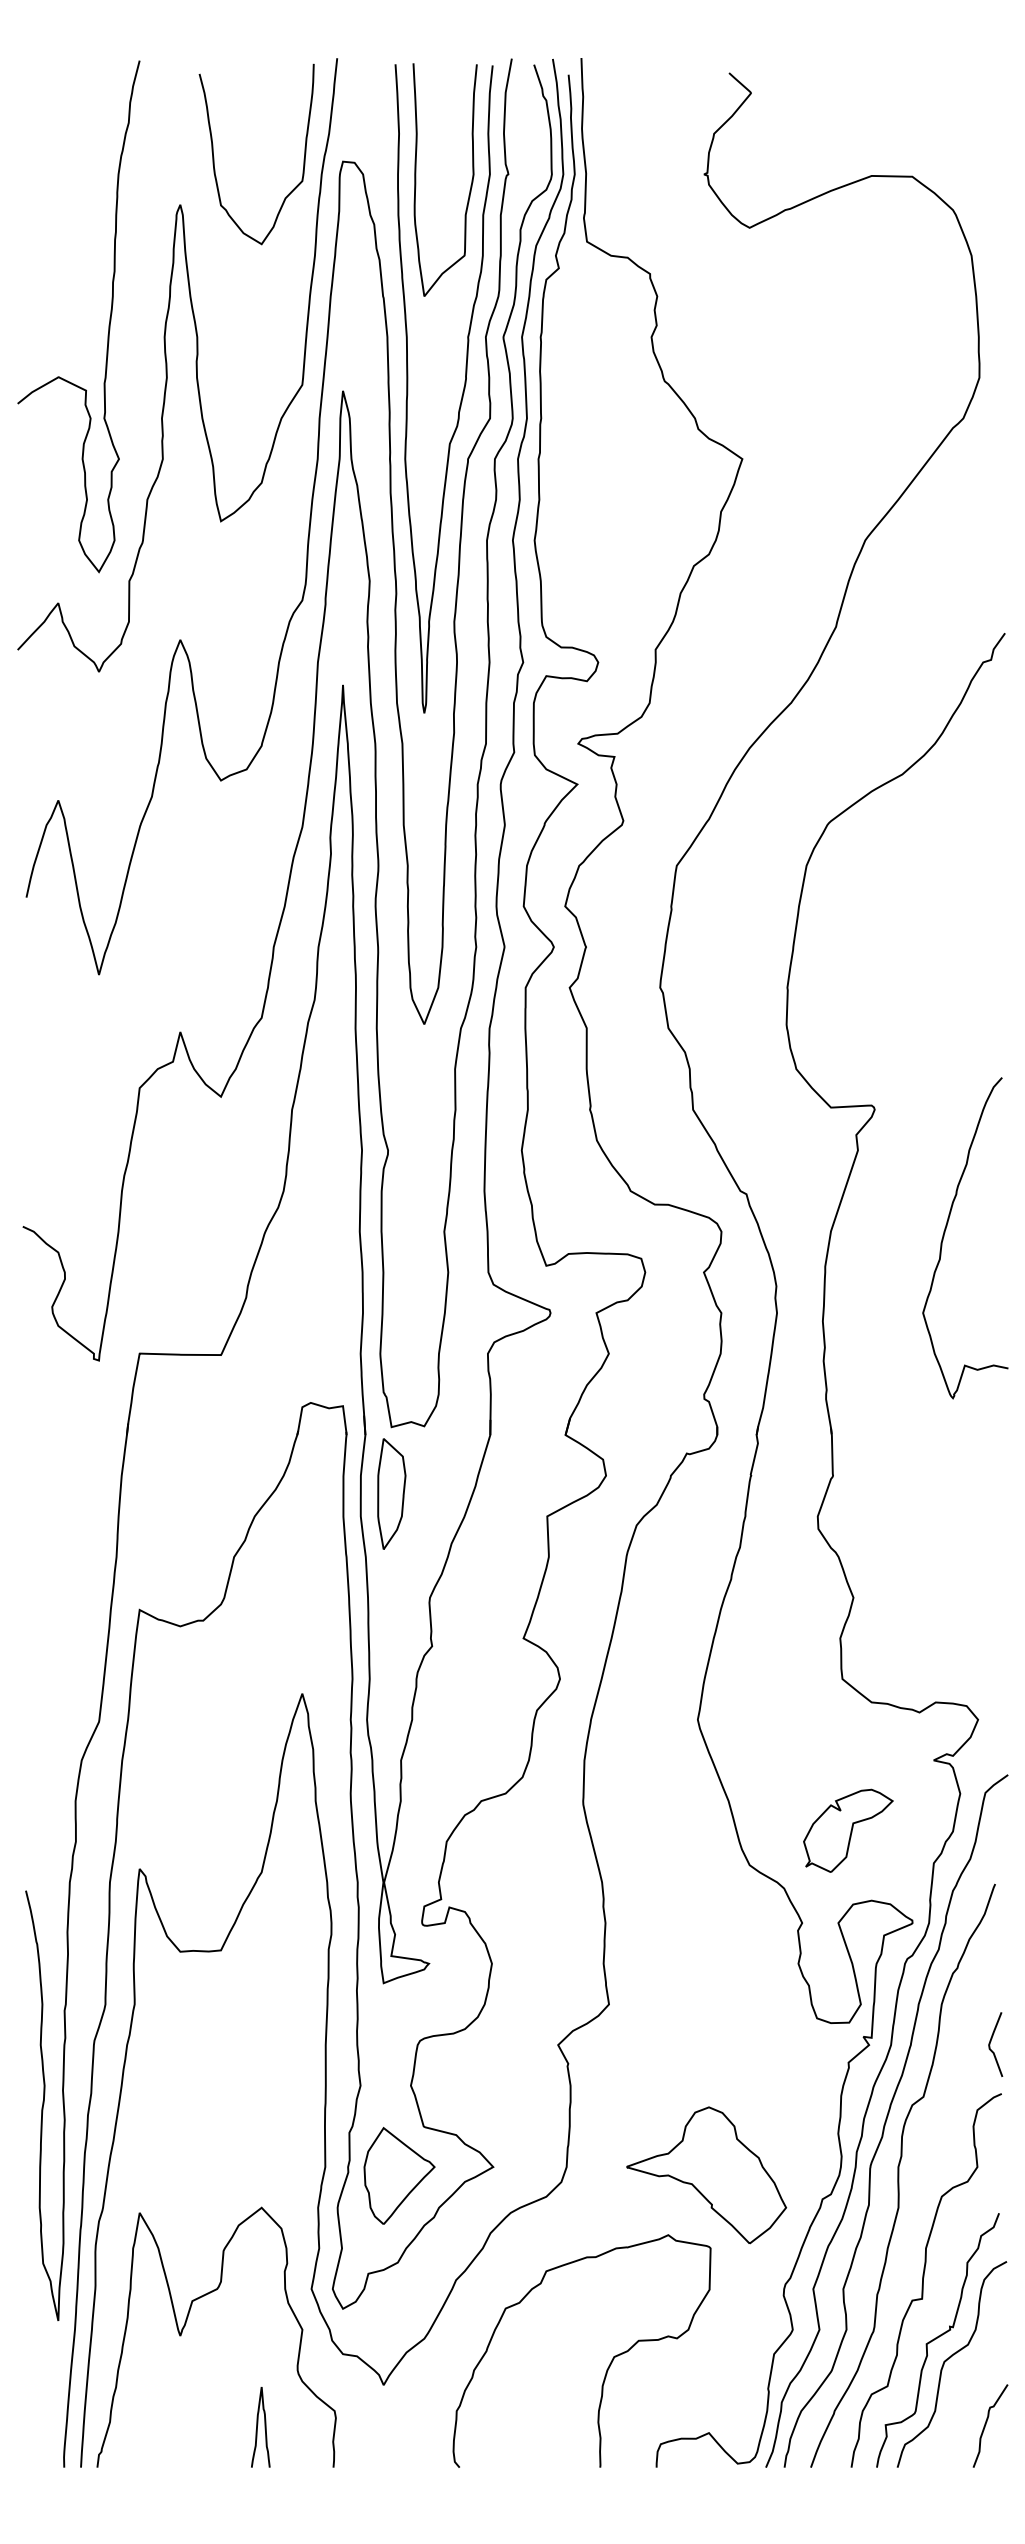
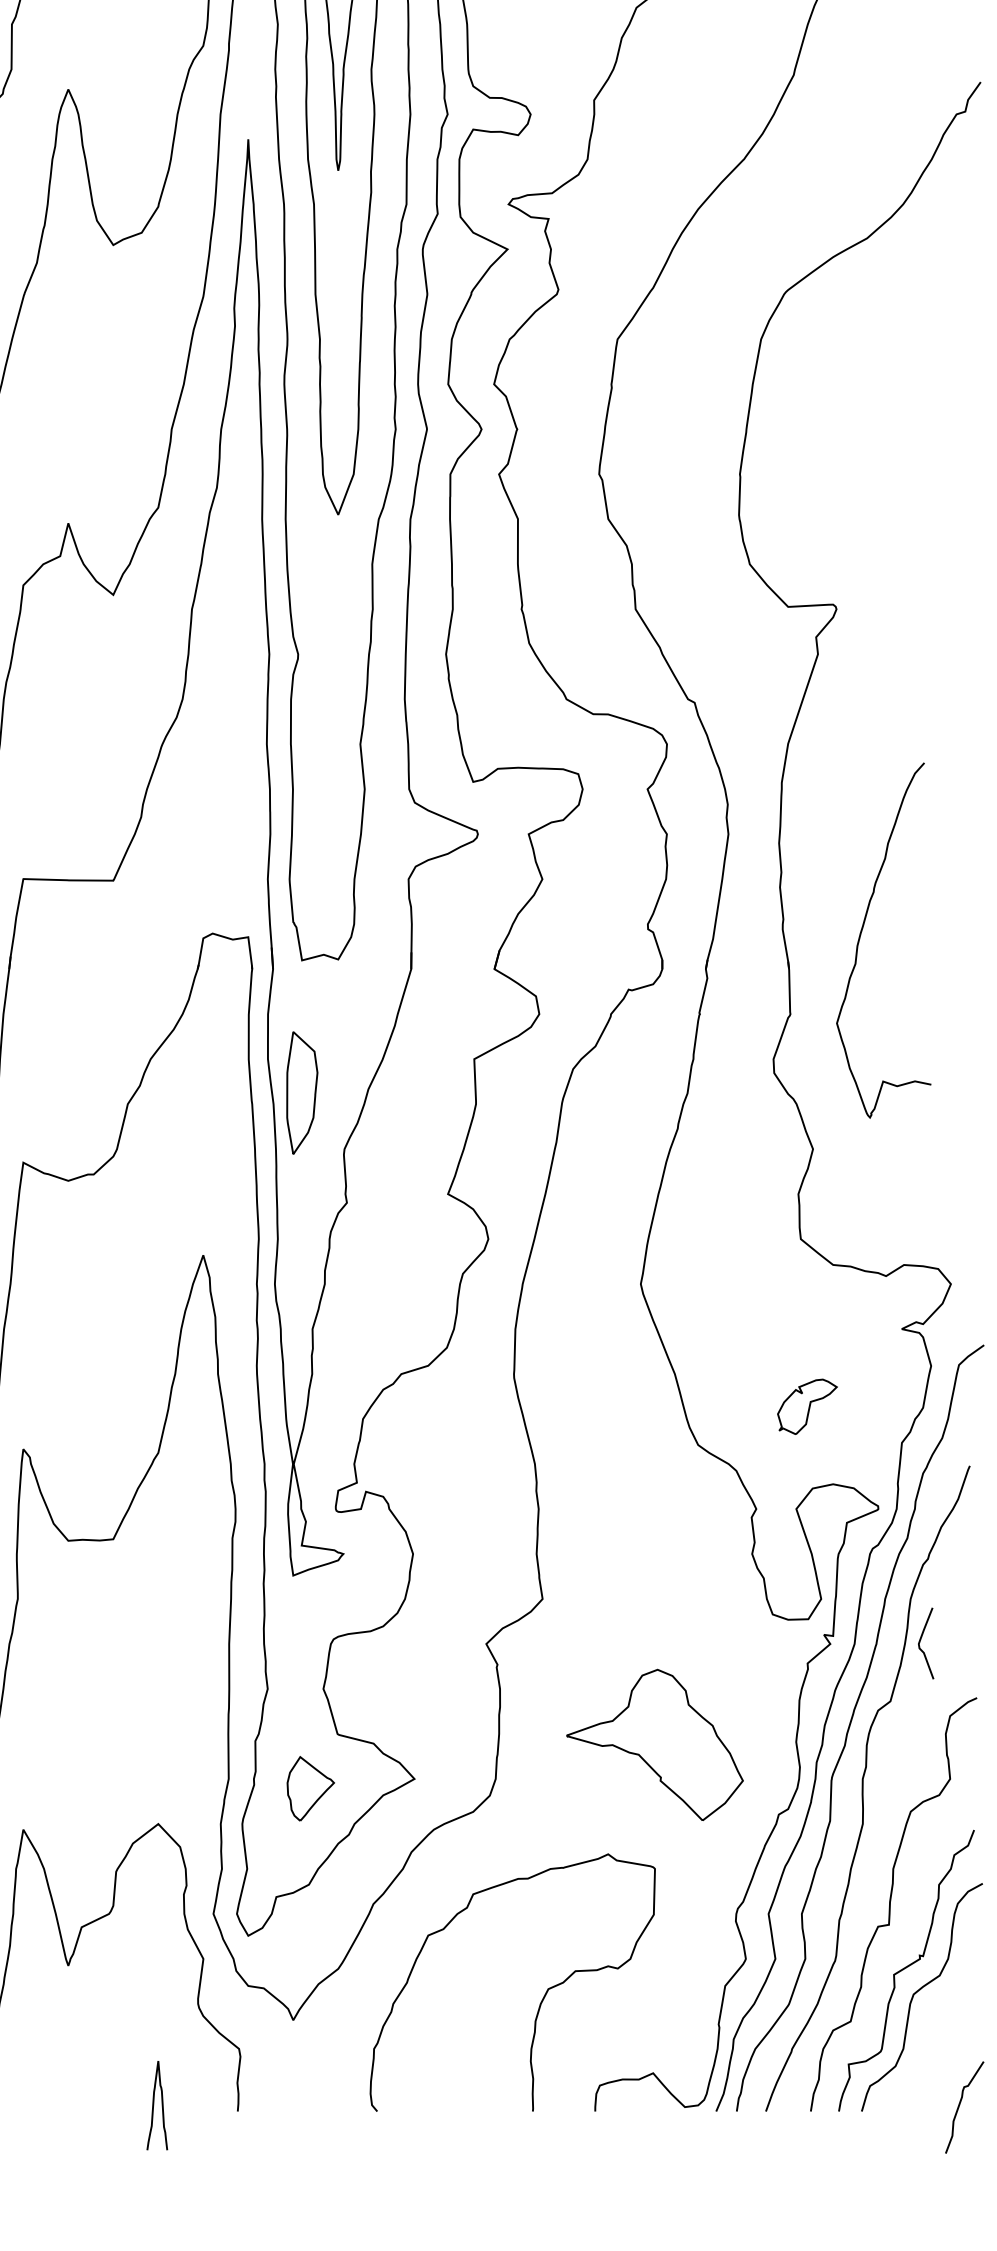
curve: (945, 1232) -> (861, 934), moved
part: (391, 1493) -> (301, 1092), moved
part: (848, 1830) -> (807, 1406), size x0.6
curve: (991, 2041) -> (921, 1640), moved
part: (399, 2175) -> (310, 1788), size x0.6
part: (706, 2175) -> (654, 1745), moved
curve: (986, 2424) -> (960, 2105), moved
curve: (257, 2427) -> (153, 2105), moved

